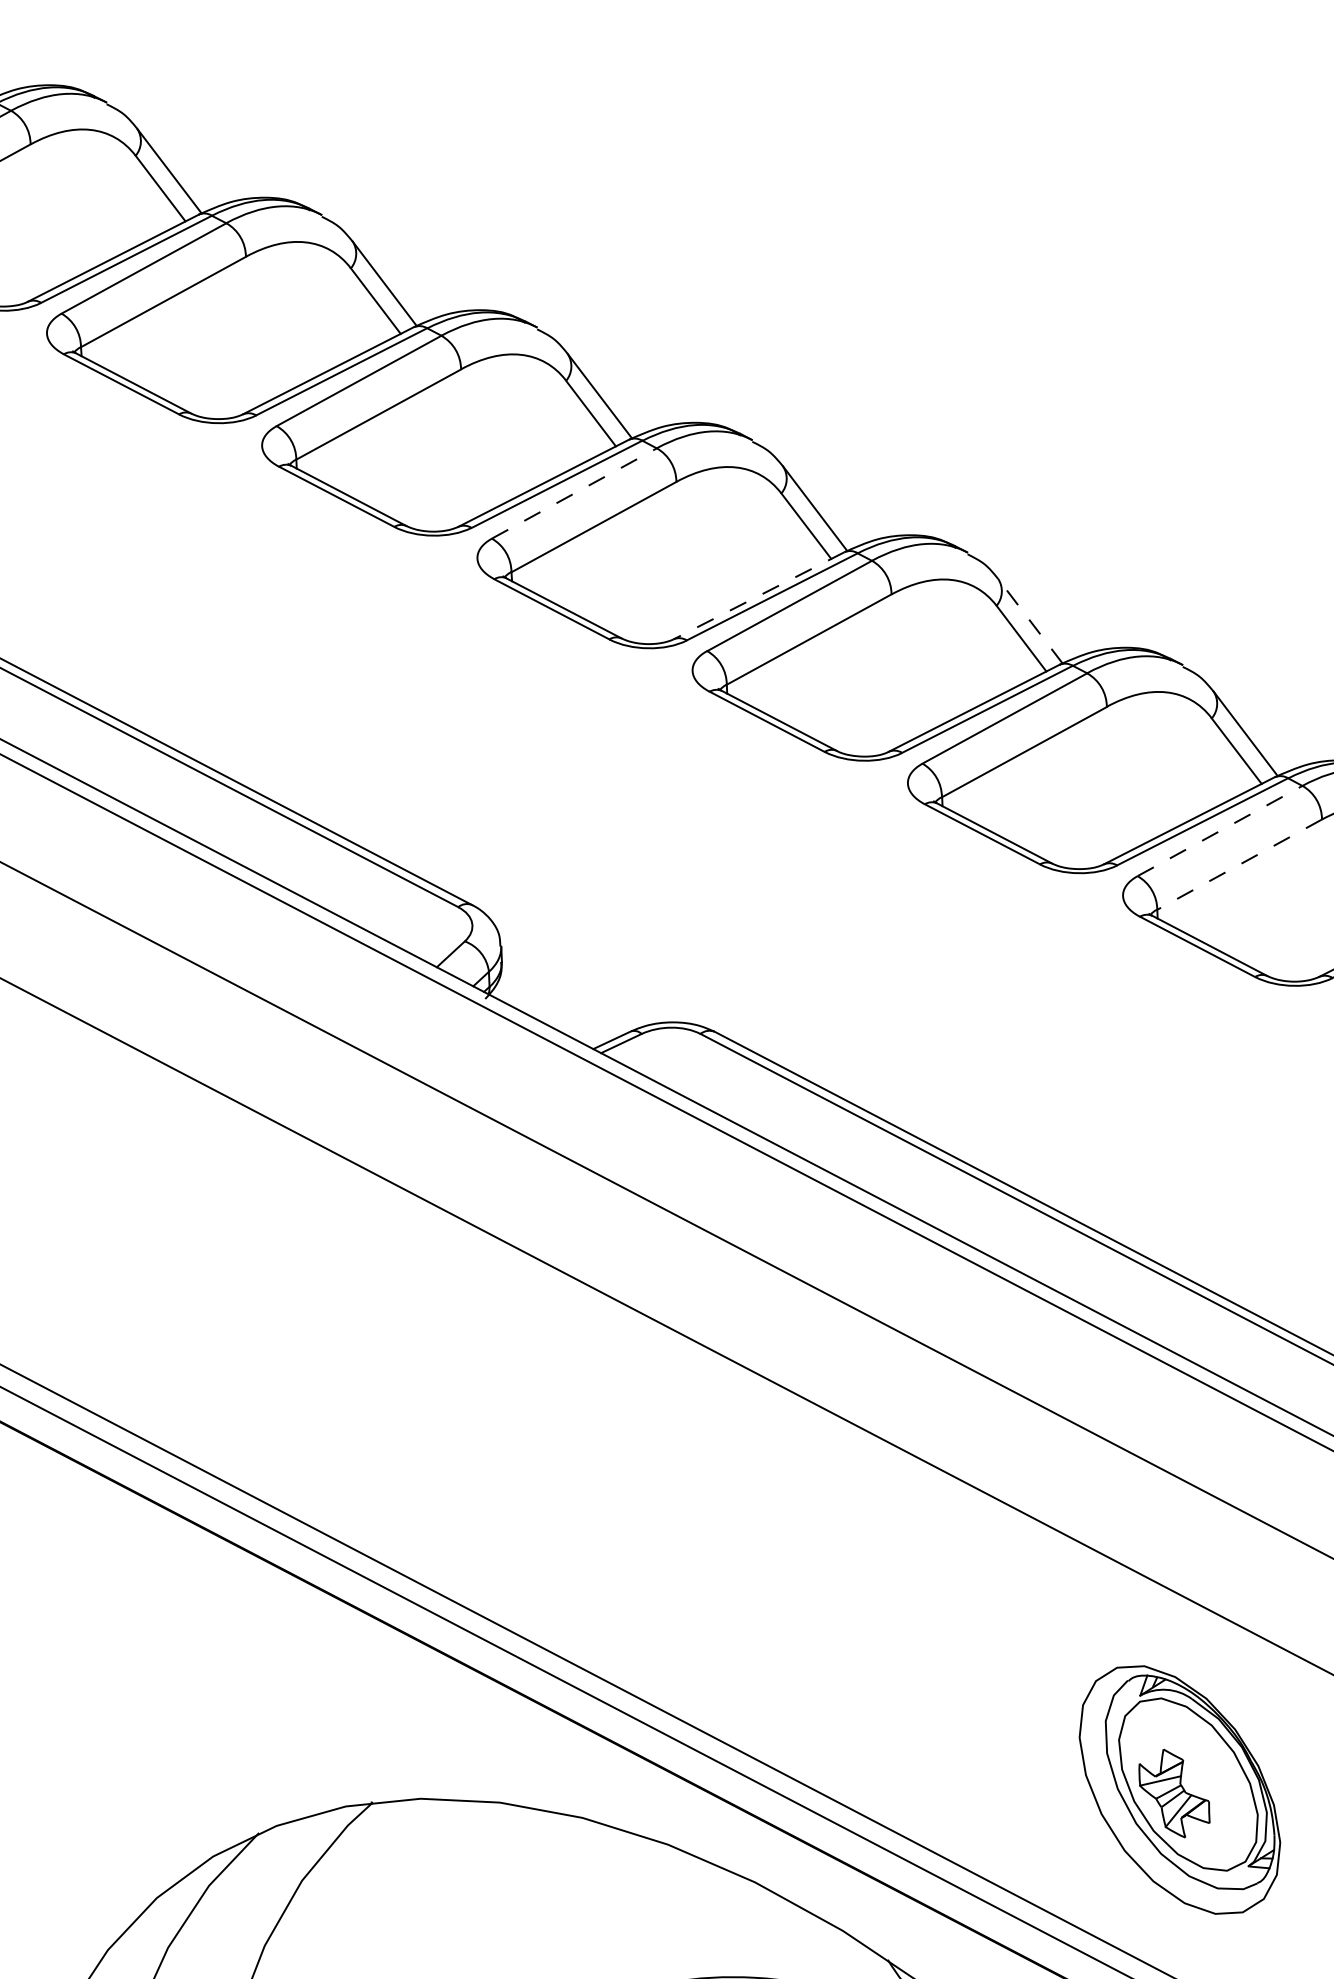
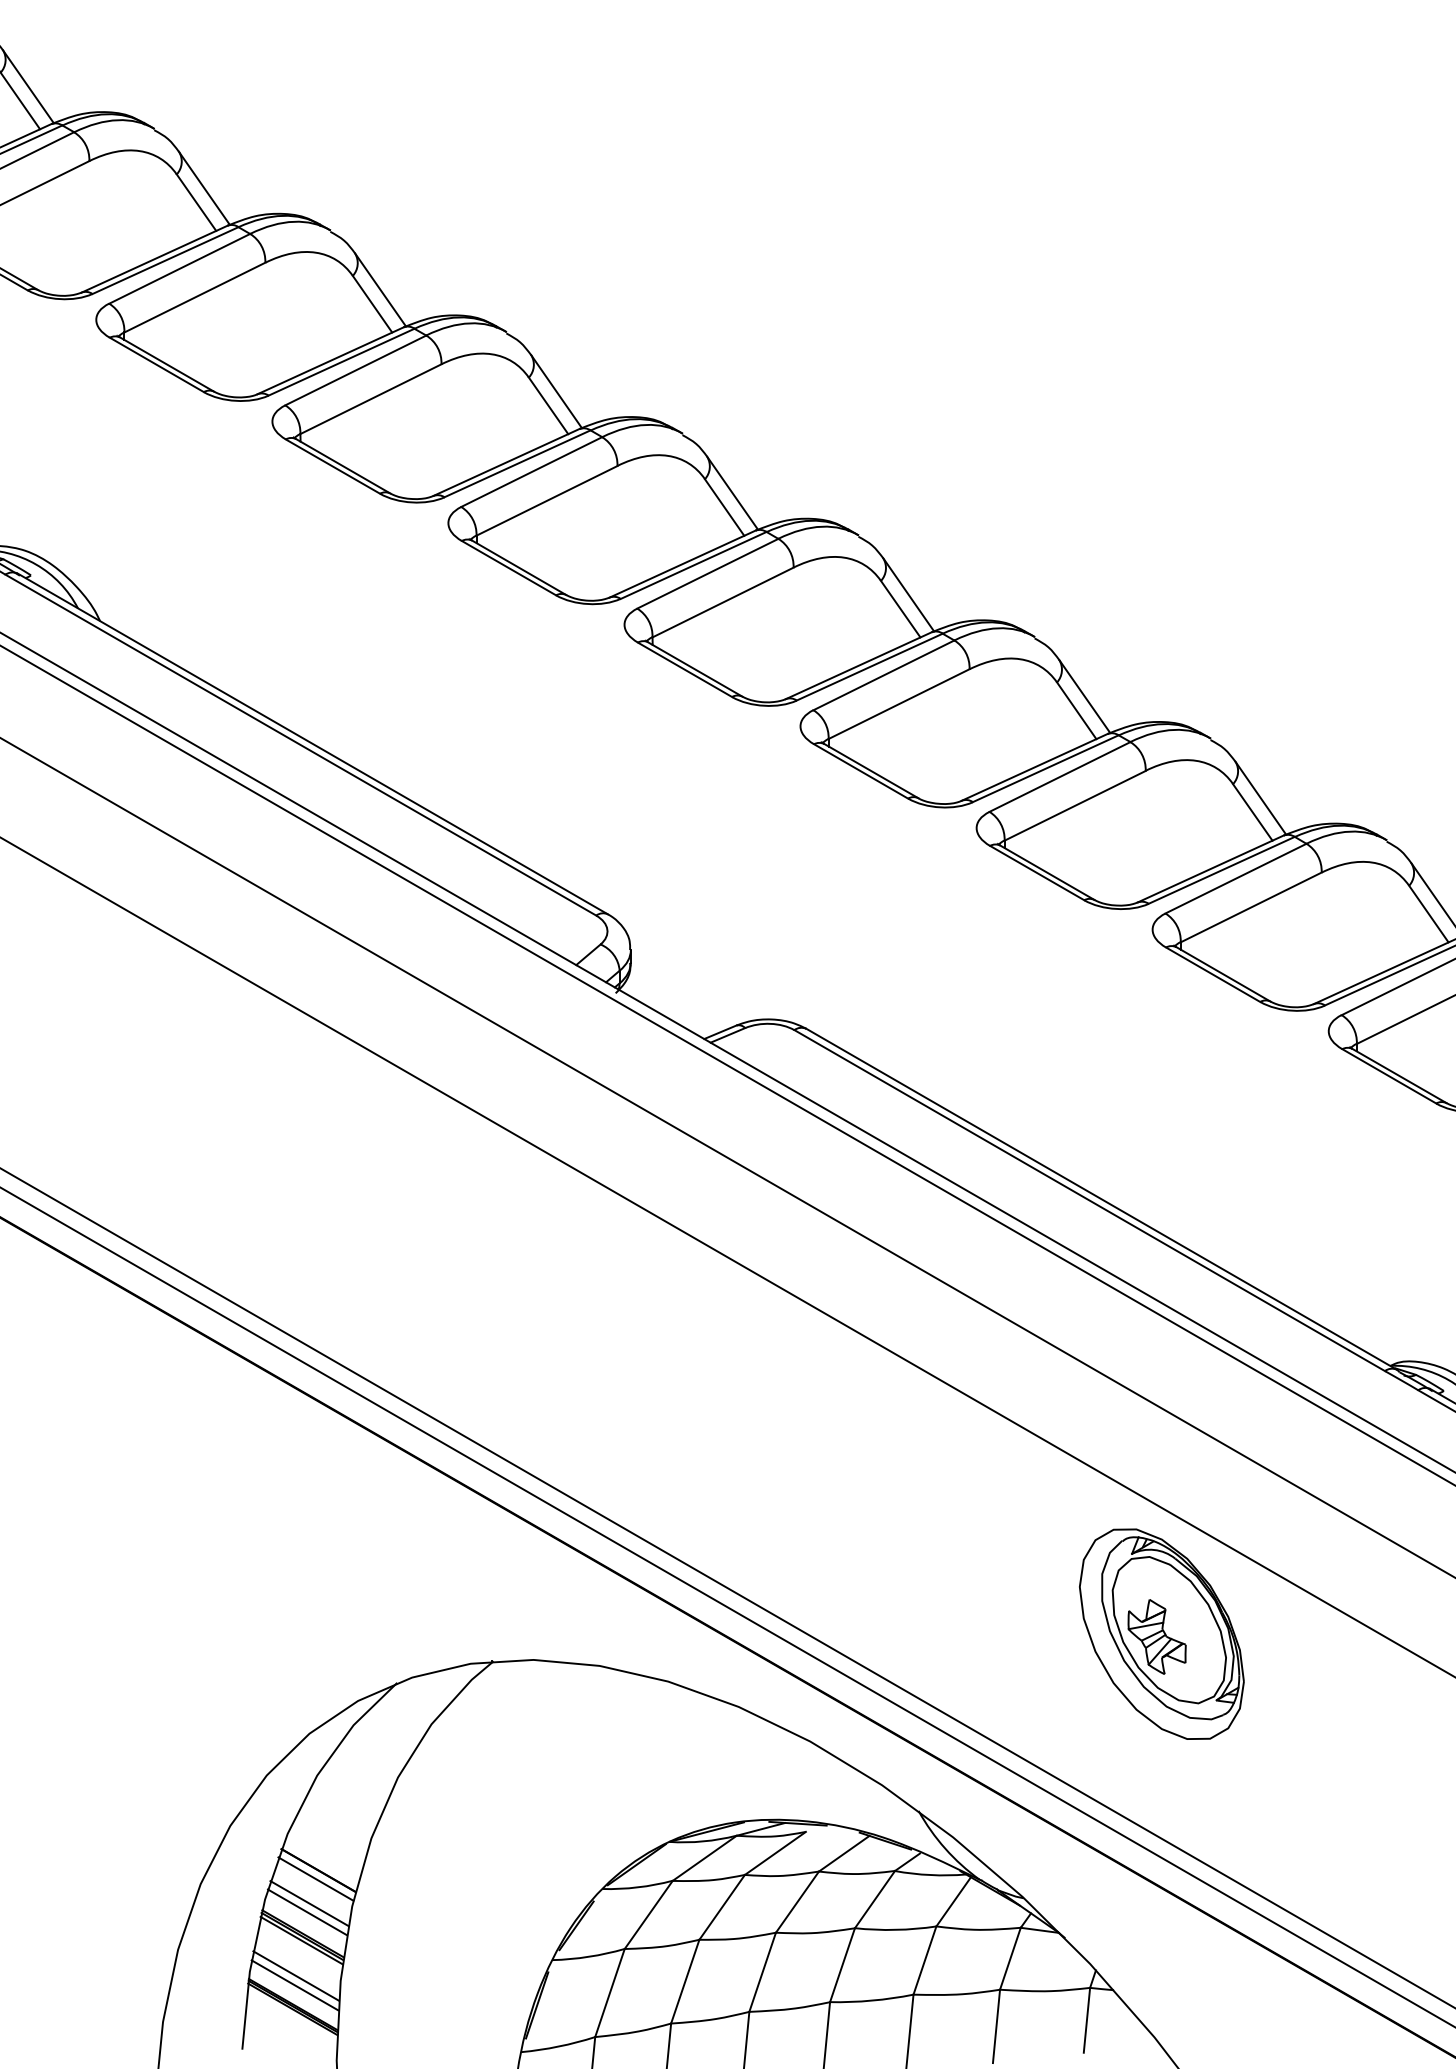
line: (573, 493) -> (707, 573), dashed -> solid
line: (758, 595) -> (858, 665), dashed -> solid
line: (1030, 621) -> (1084, 696), dashed -> solid
line: (1220, 830) -> (1236, 878), dashed -> solid
line: (1239, 864) -> (1251, 907), dashed -> solid
part: (1179, 1789) -> (1161, 1633), moved

